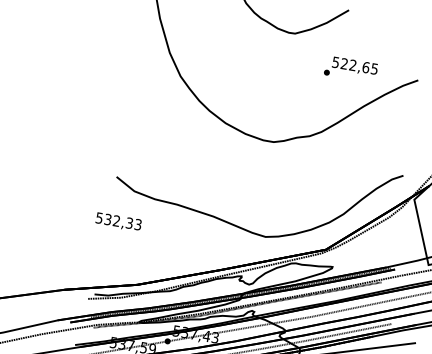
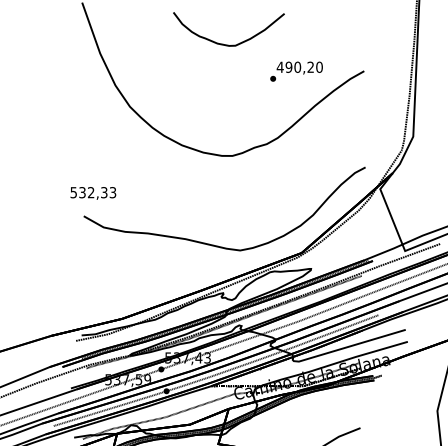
text: (354, 64) -> (299, 66), 522,65 -> 490,20
text: (118, 222) -> (93, 193), moved

